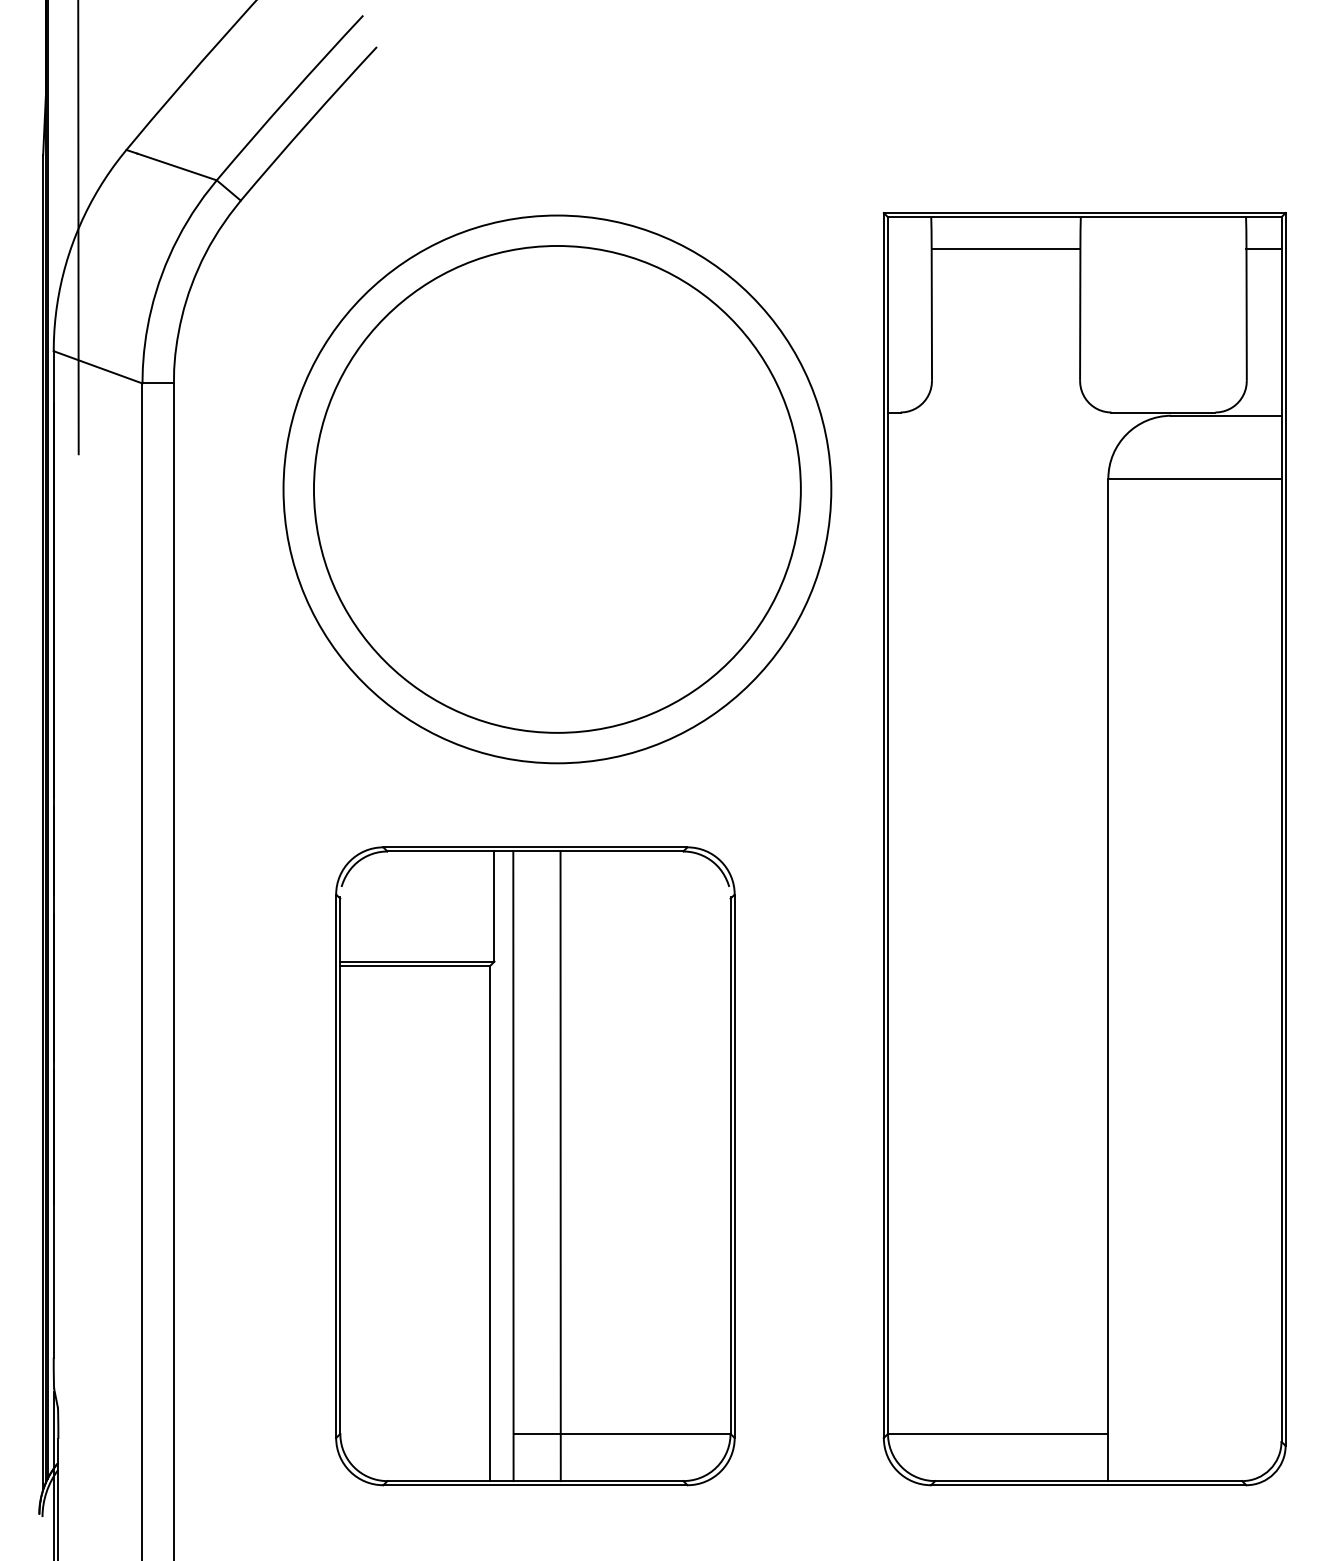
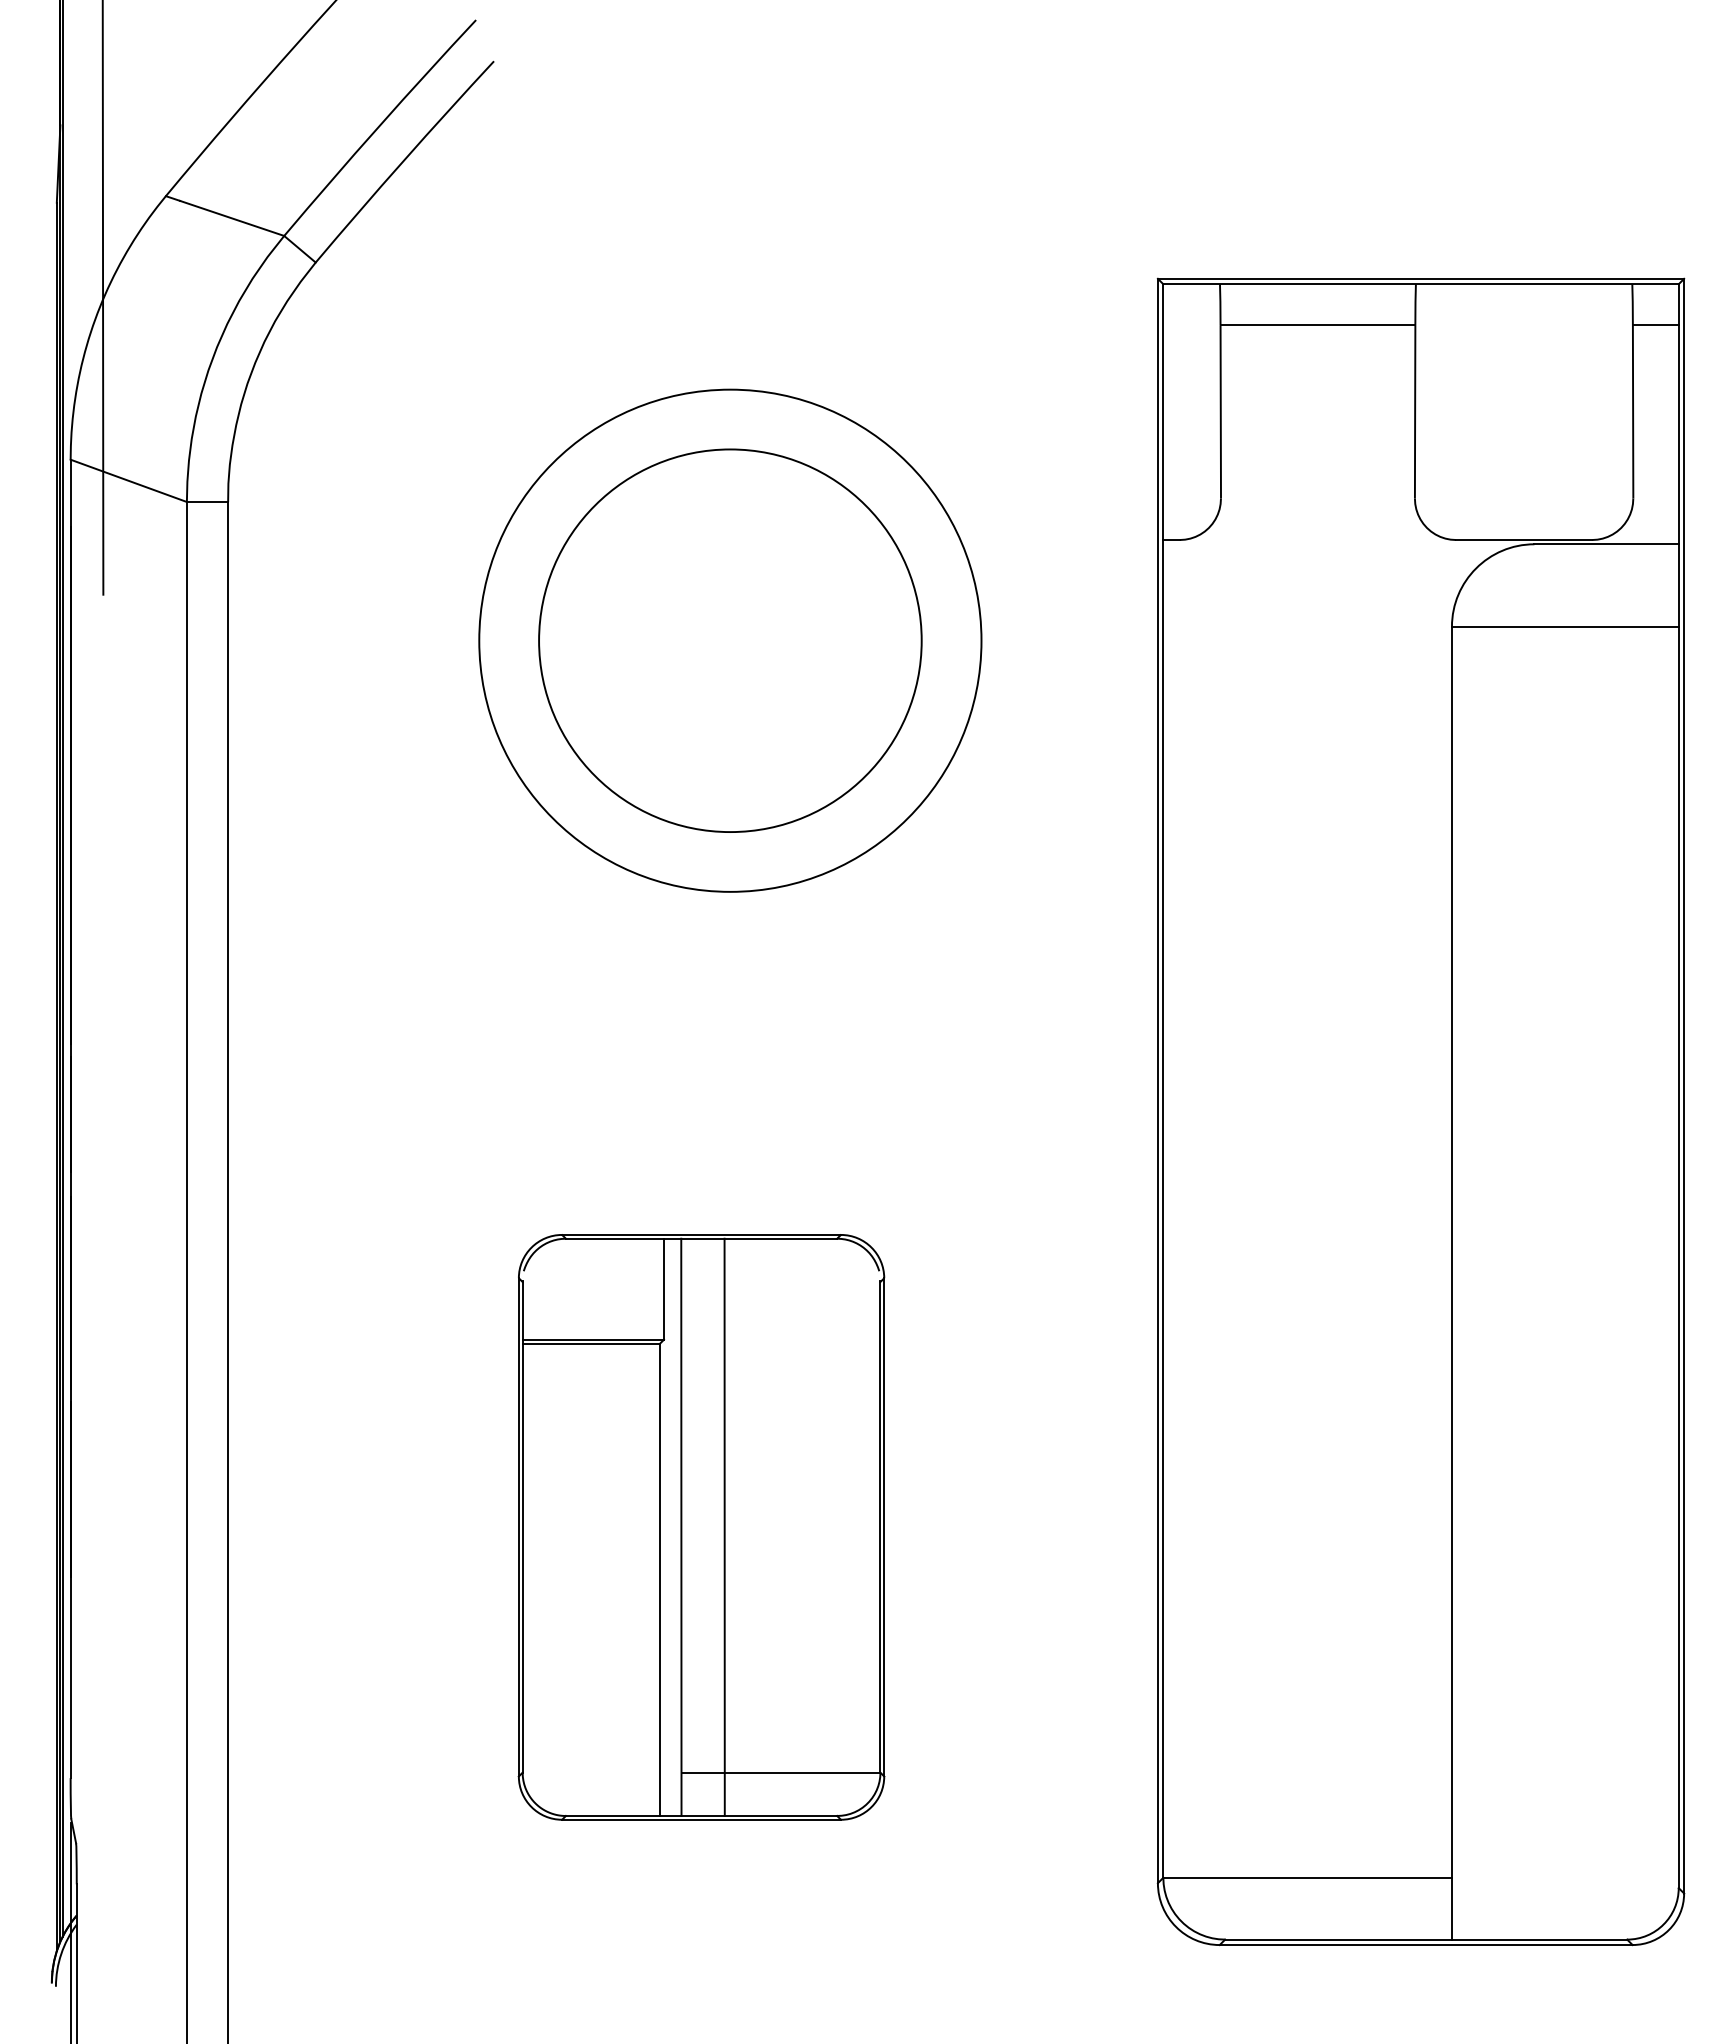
circle: (557, 489) -> (730, 640), size x0.6
circle: (557, 489) -> (730, 640), size x0.7
part: (535, 1166) -> (701, 1527), size x0.7

